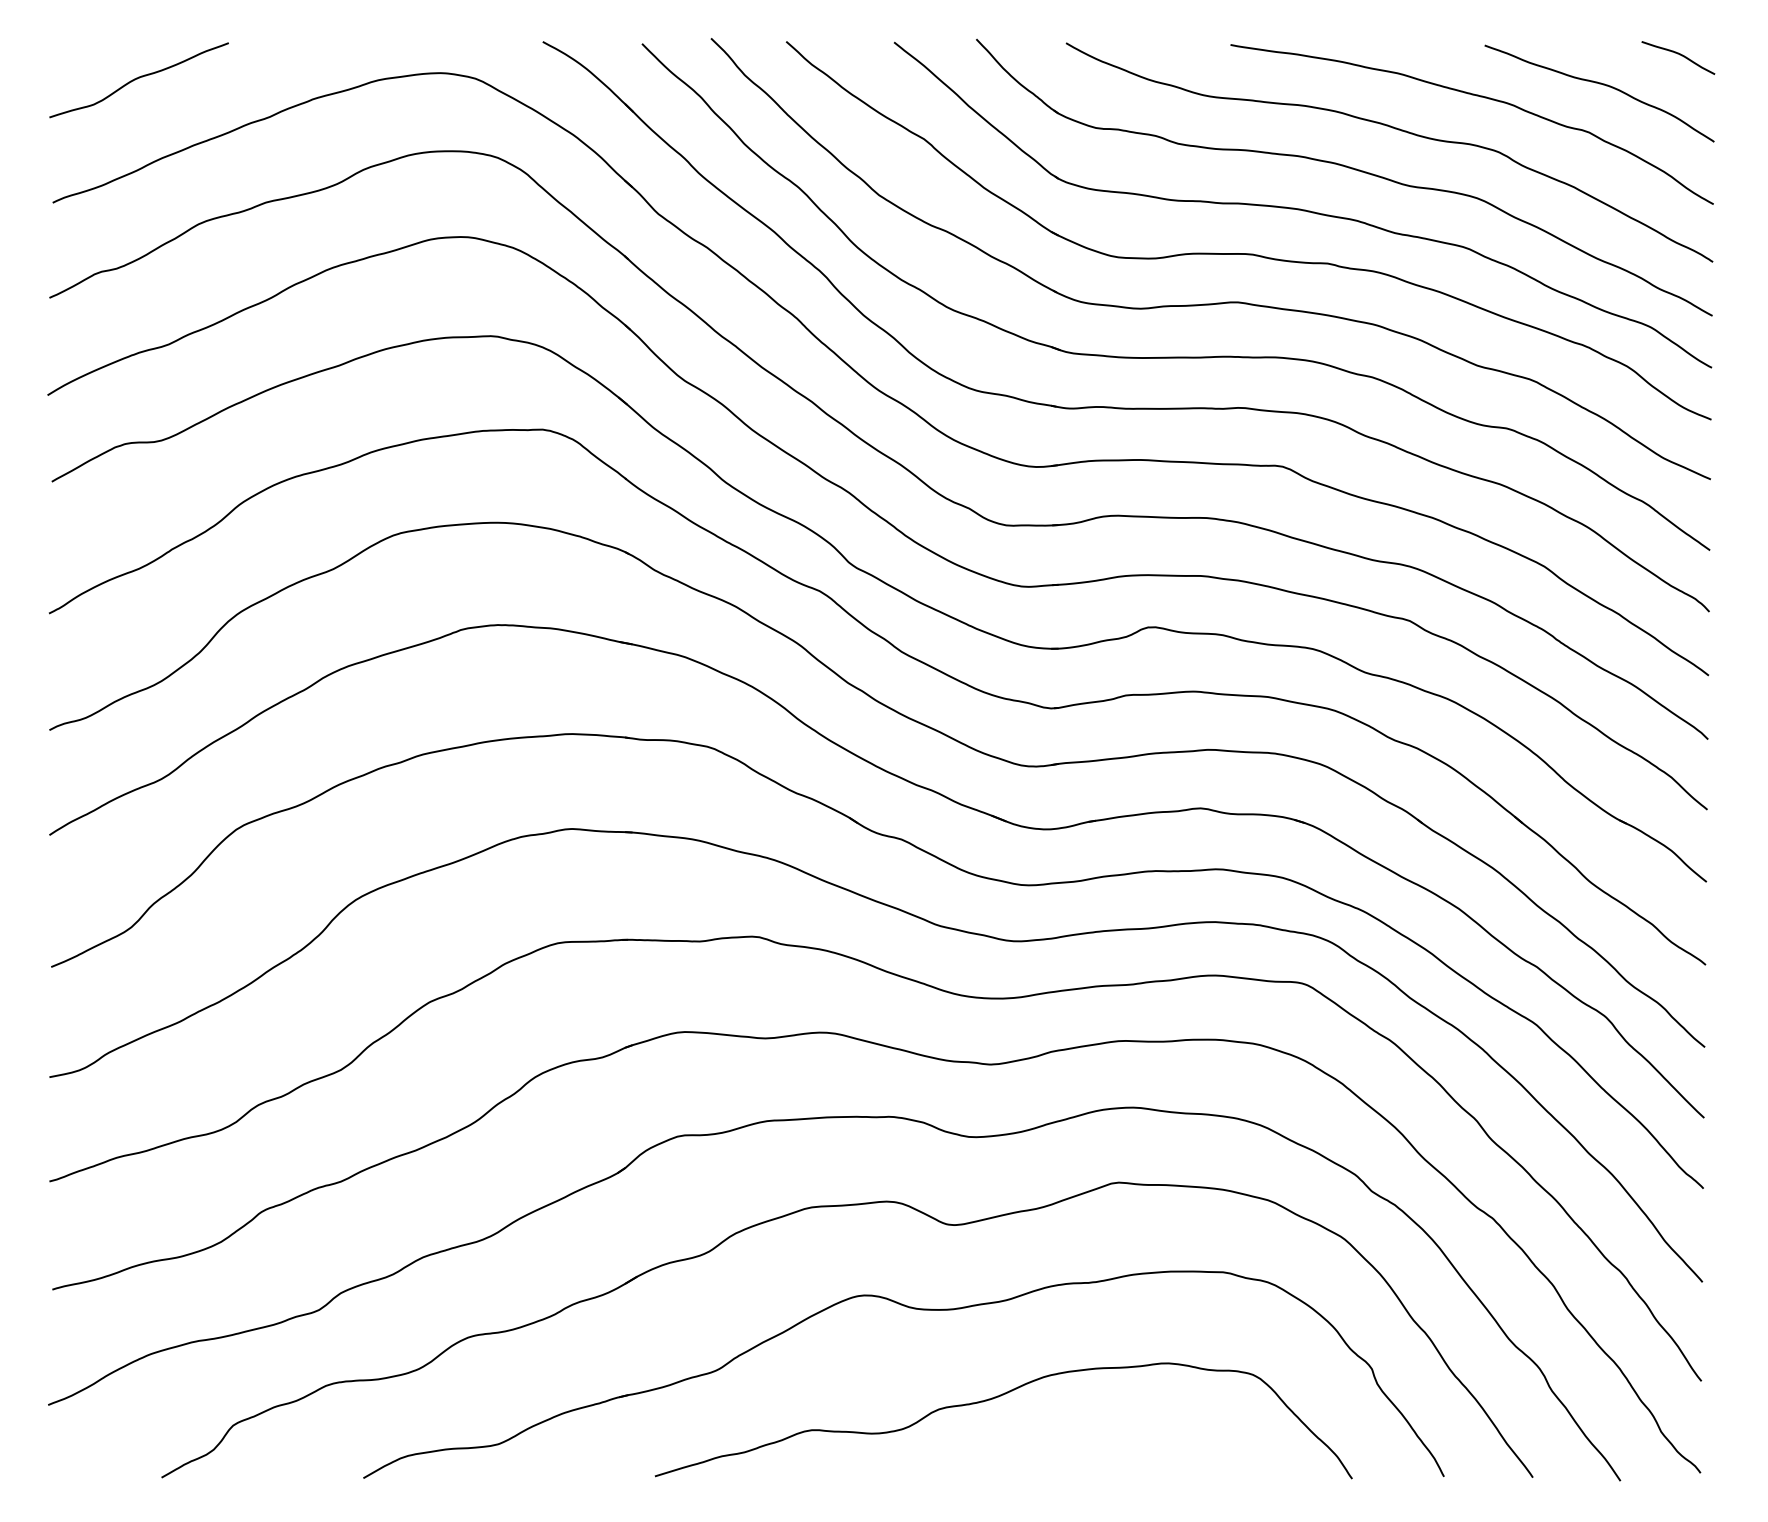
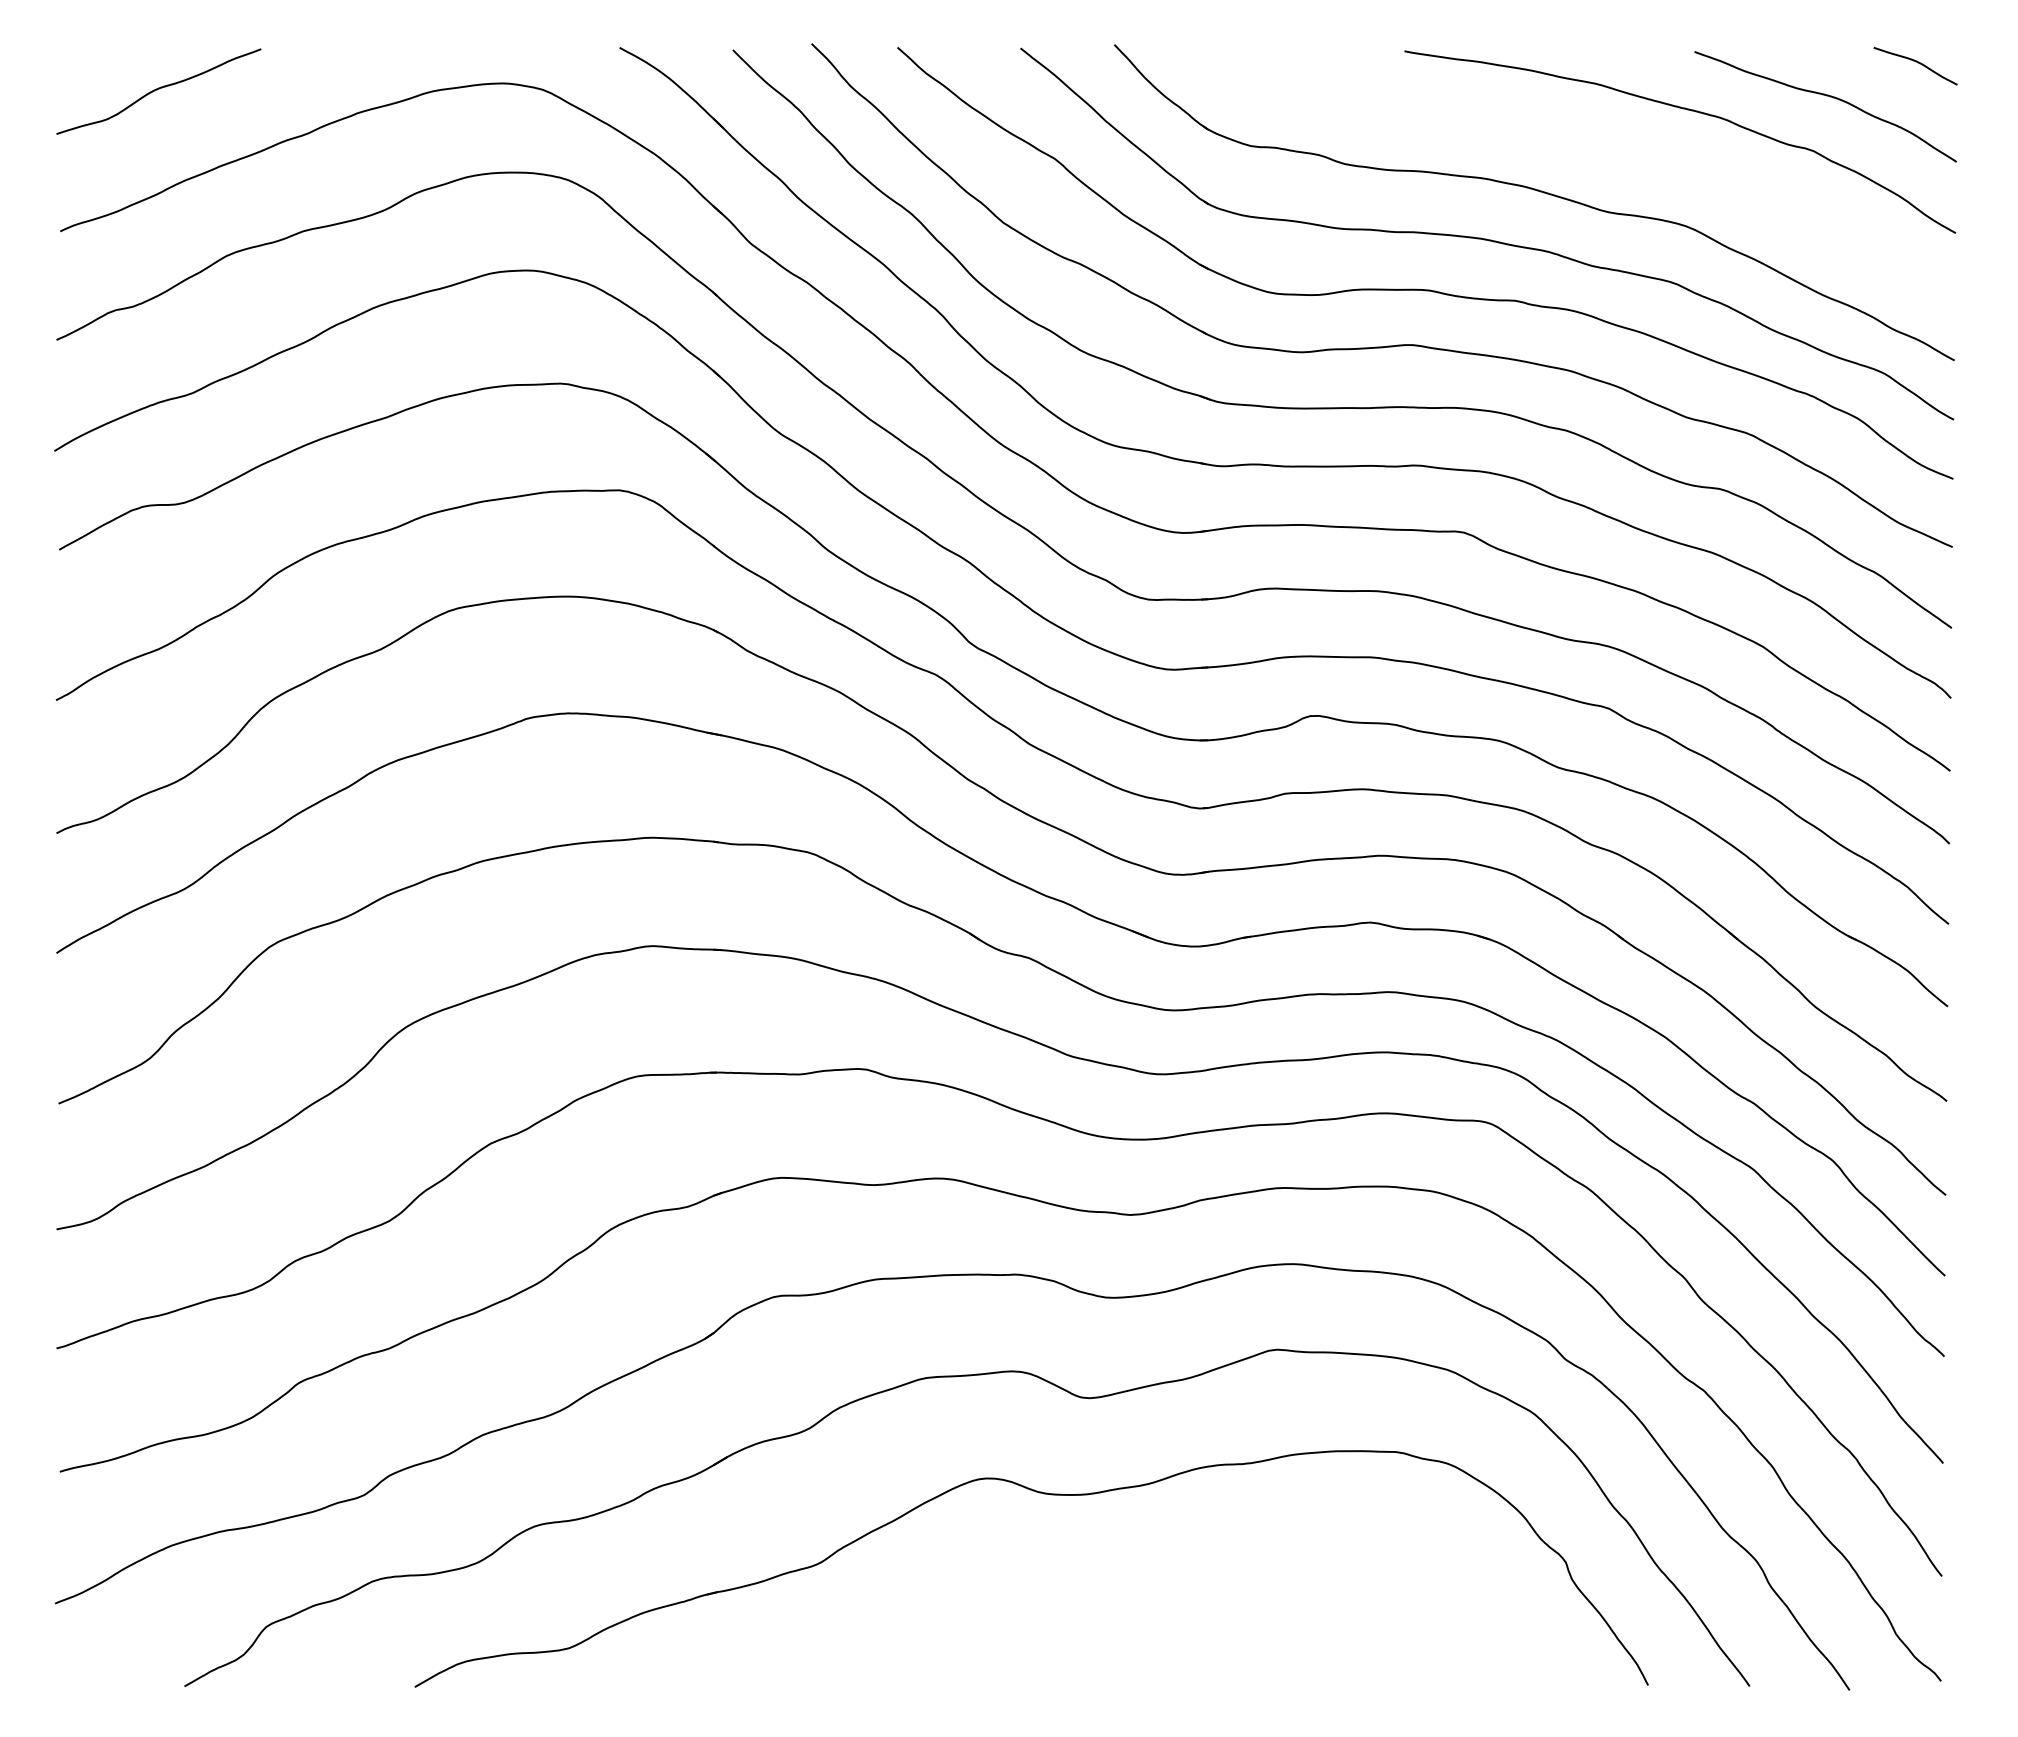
curve: (1395, 129) -> (1592, 147), removed
curve: (994, 1398) -> (1135, 1596), removed

